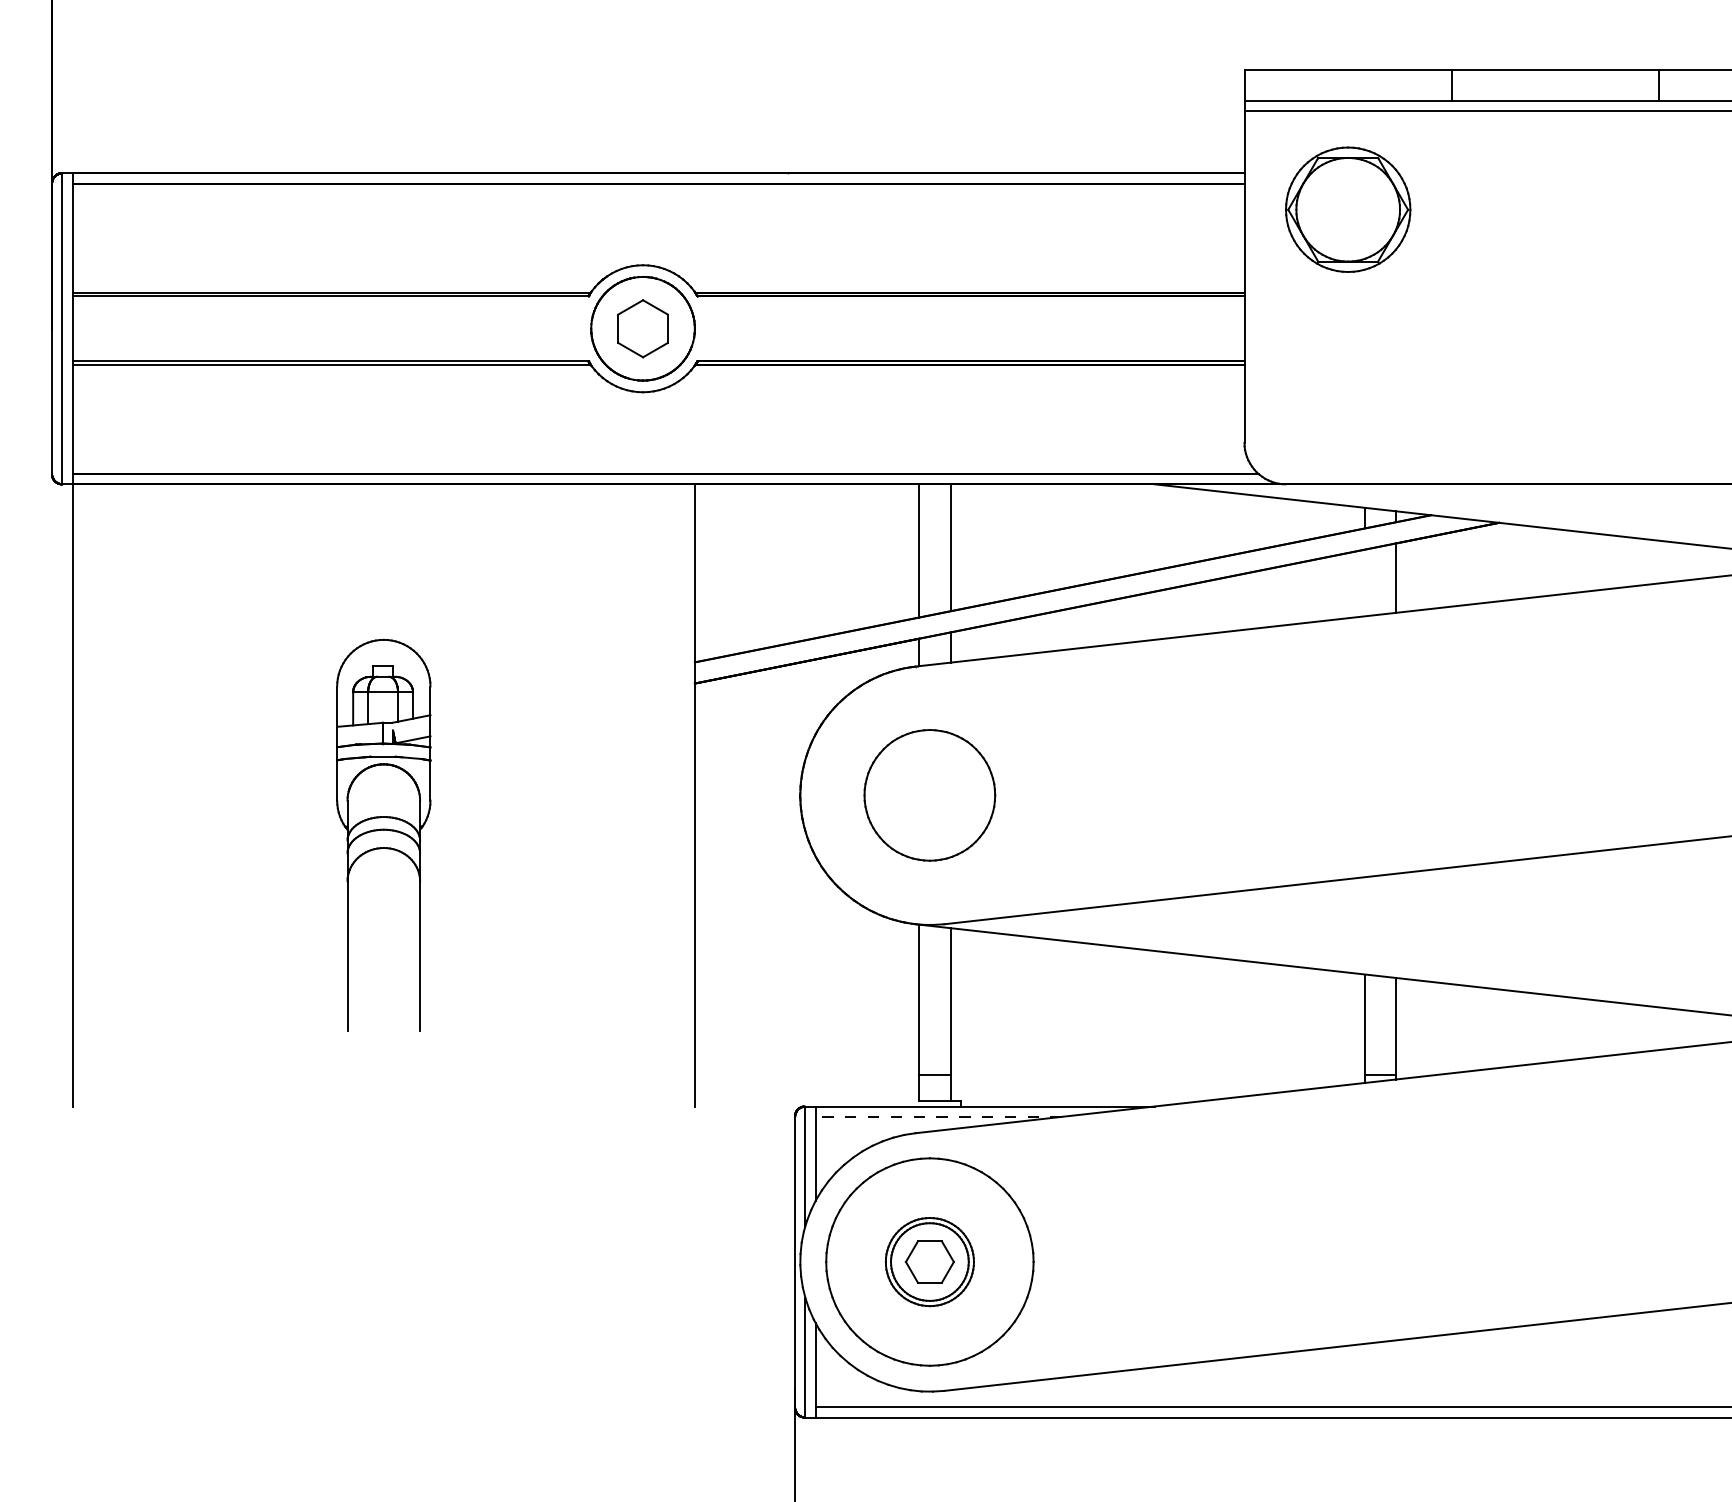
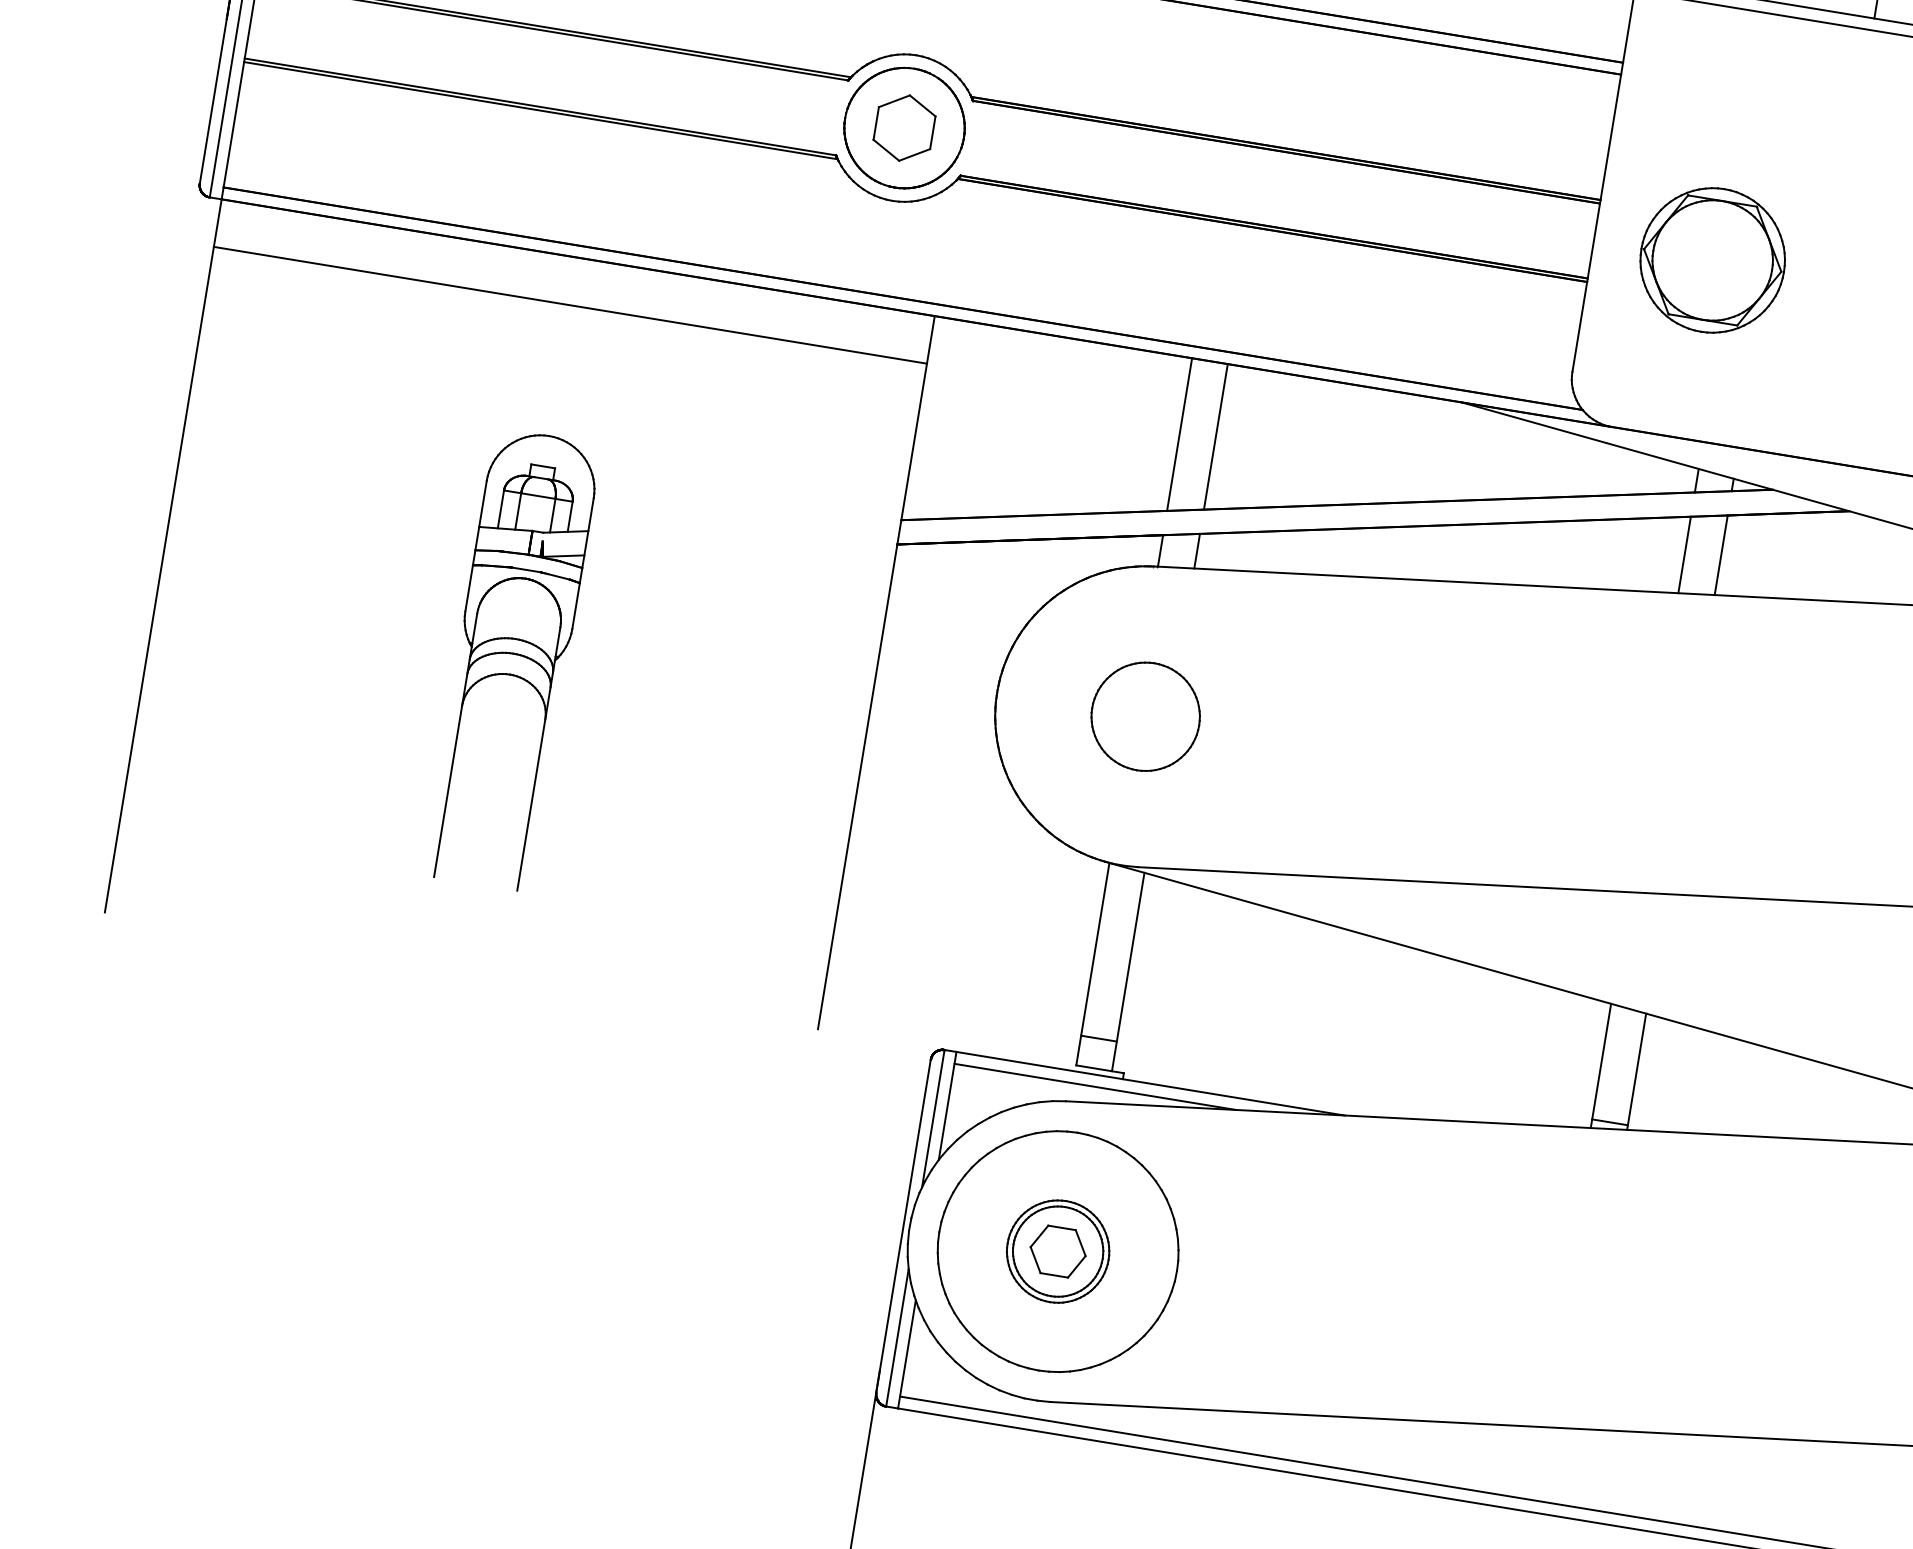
part: (1348, 209) -> (1713, 260), moved
line: (383, 525) -> (570, 304), added
line: (1365, 582) -> (1684, 554), added
part: (929, 795) -> (1145, 716), size x0.71
line: (938, 1116) -> (1095, 1086), dashed -> solid

